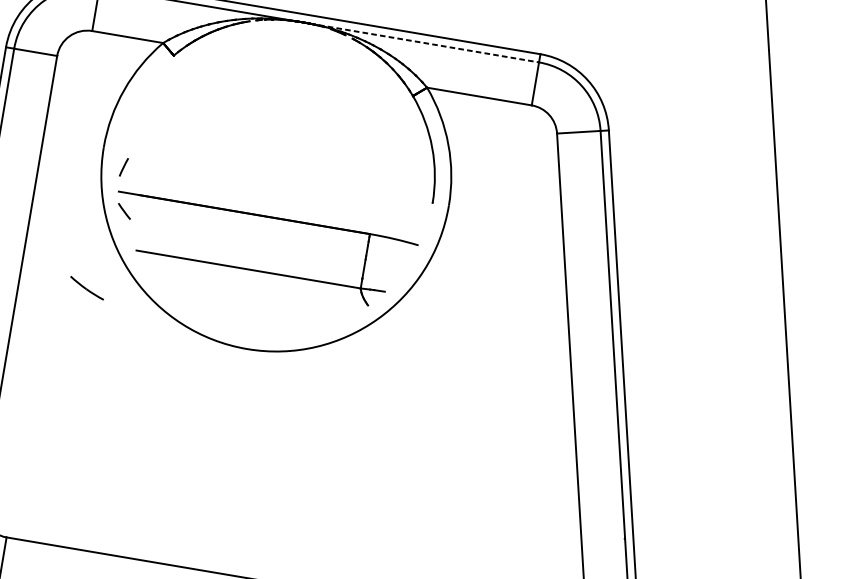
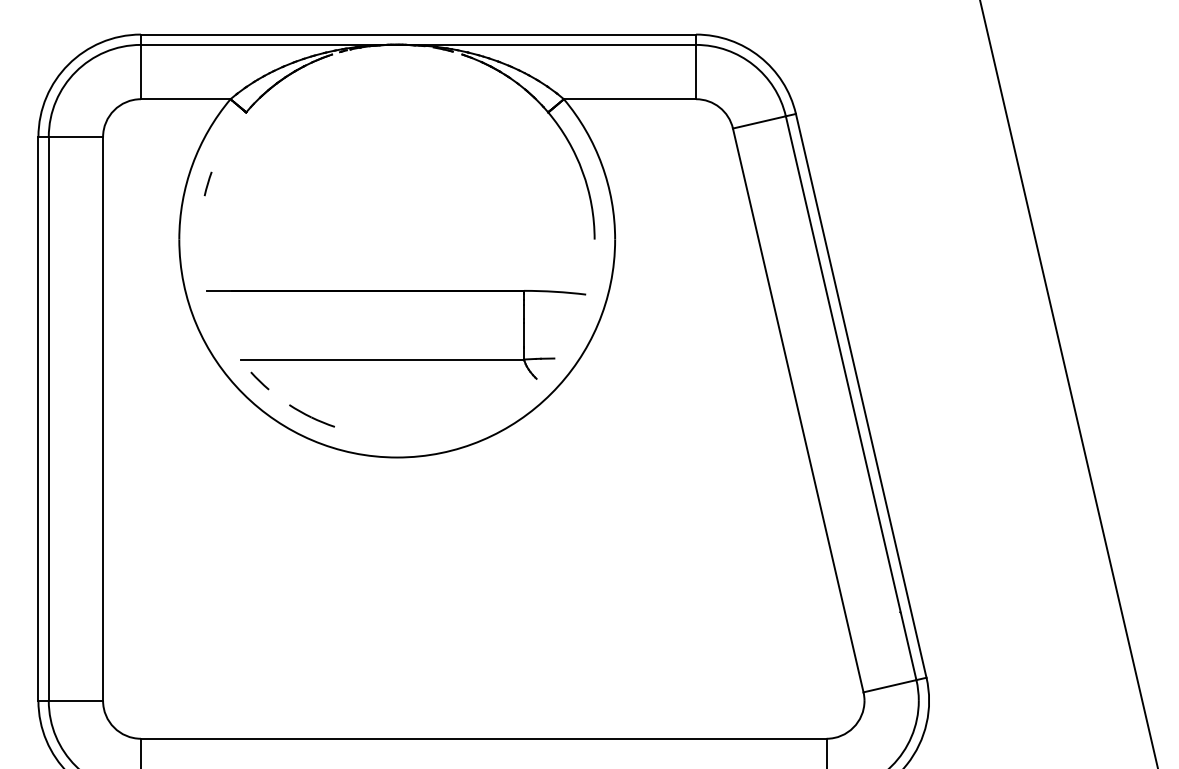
line: (425, 42) -> (552, 44), dashed -> solid
line: (123, 166) -> (207, 183), moved
line: (124, 210) -> (259, 380), moved
part: (86, 287) -> (311, 415), moved

